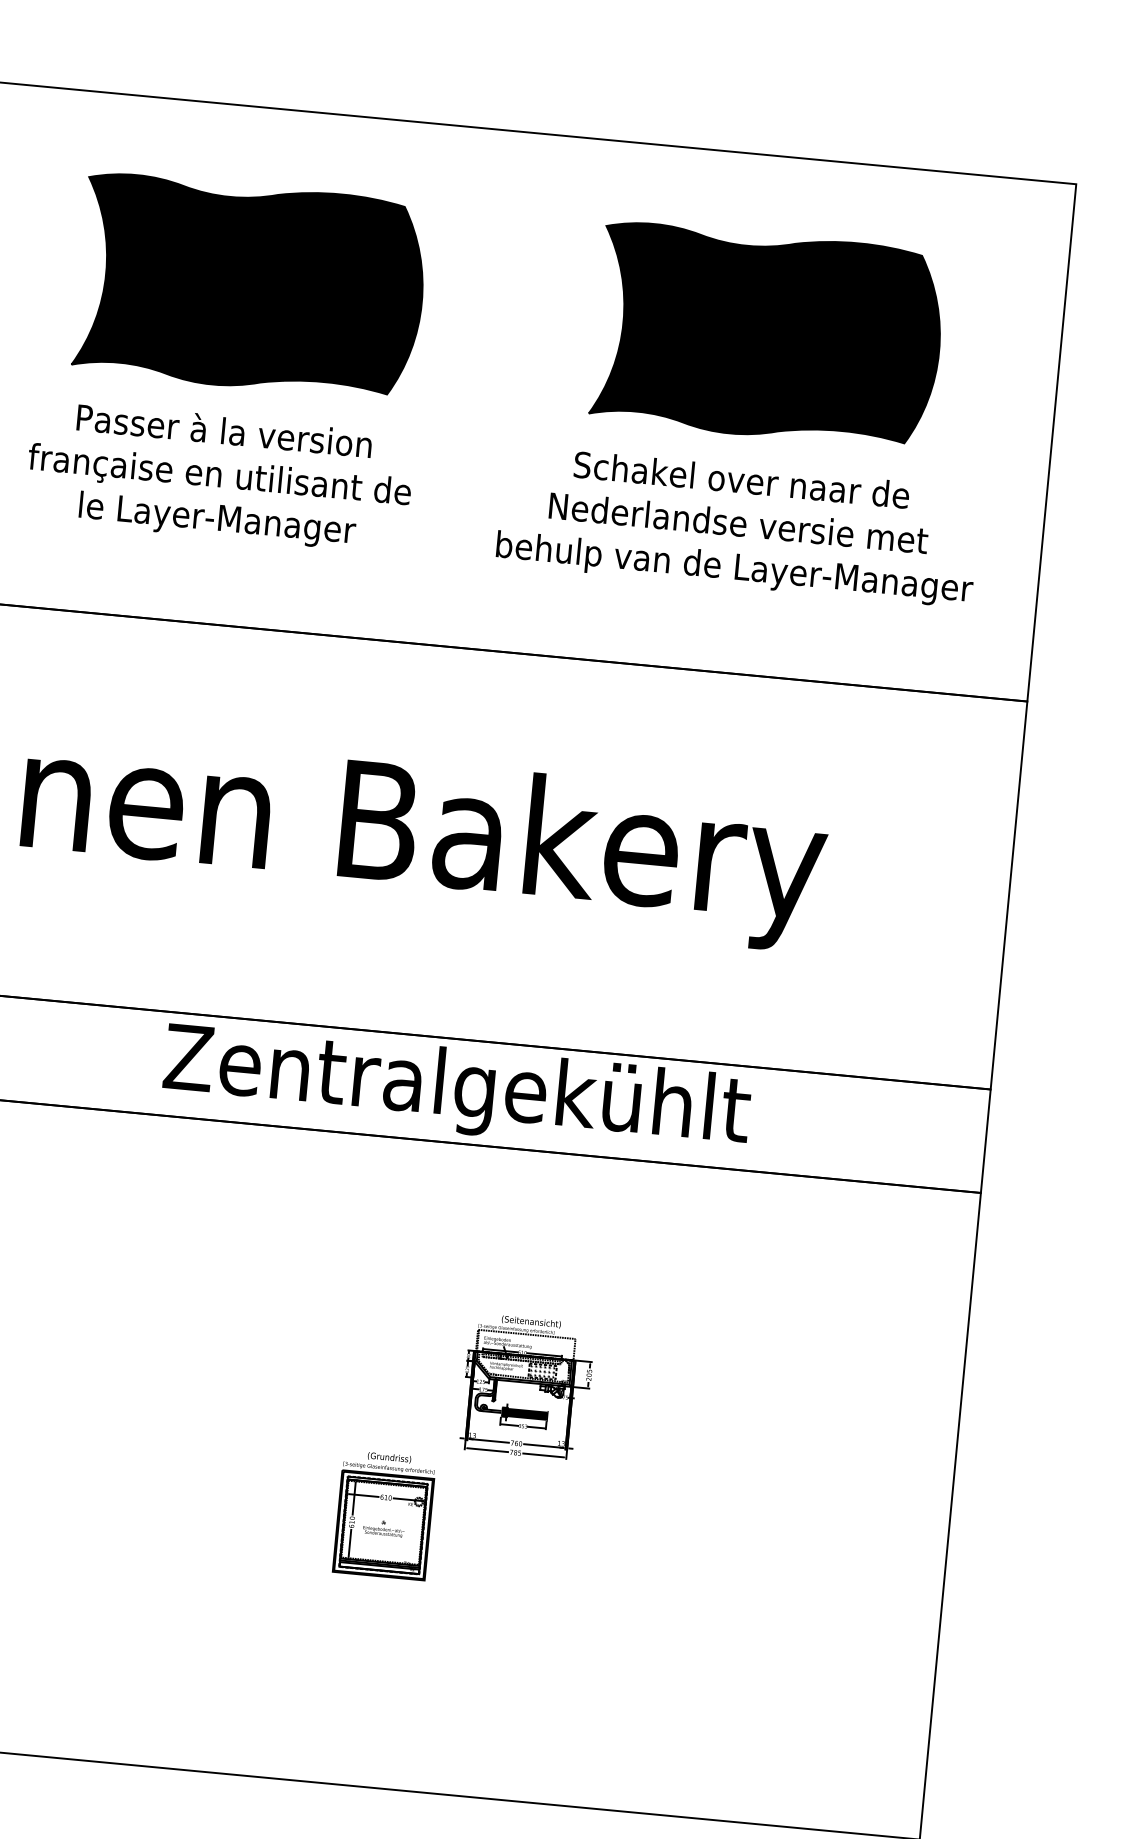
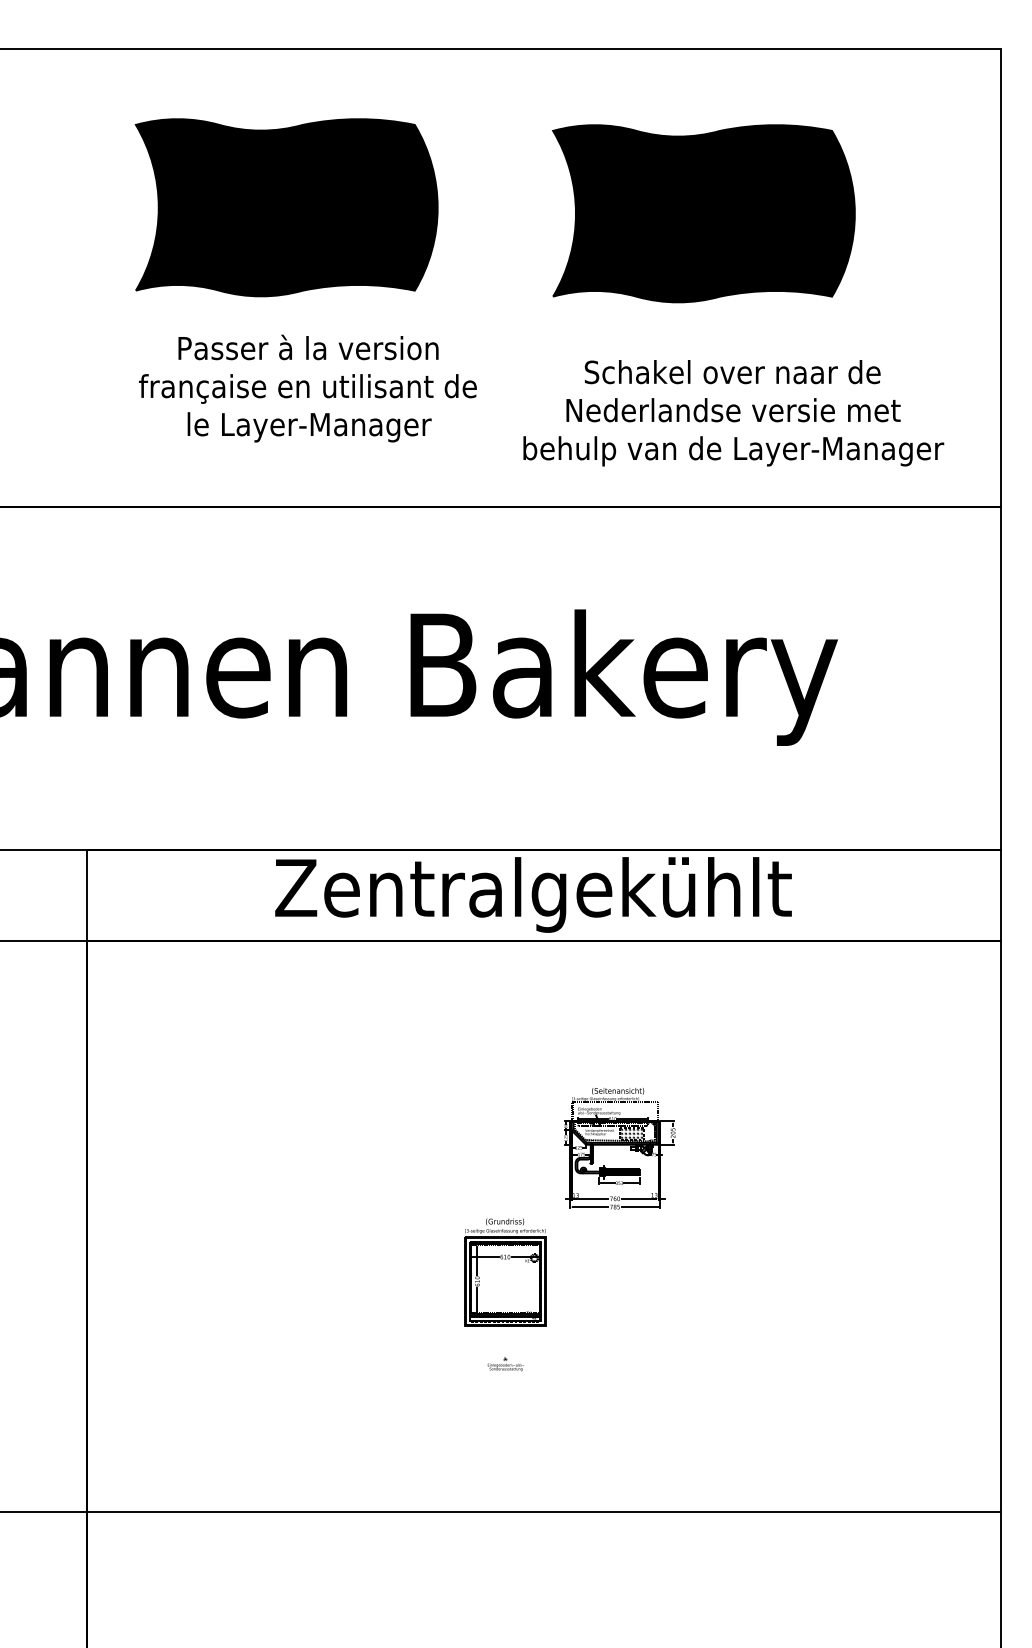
part: (767, 335) -> (703, 213), moved
text: (219, 476) -> (307, 388), moved
text: (738, 526) -> (733, 413), moved
part: (383, 1528) -> (505, 1364), moved

